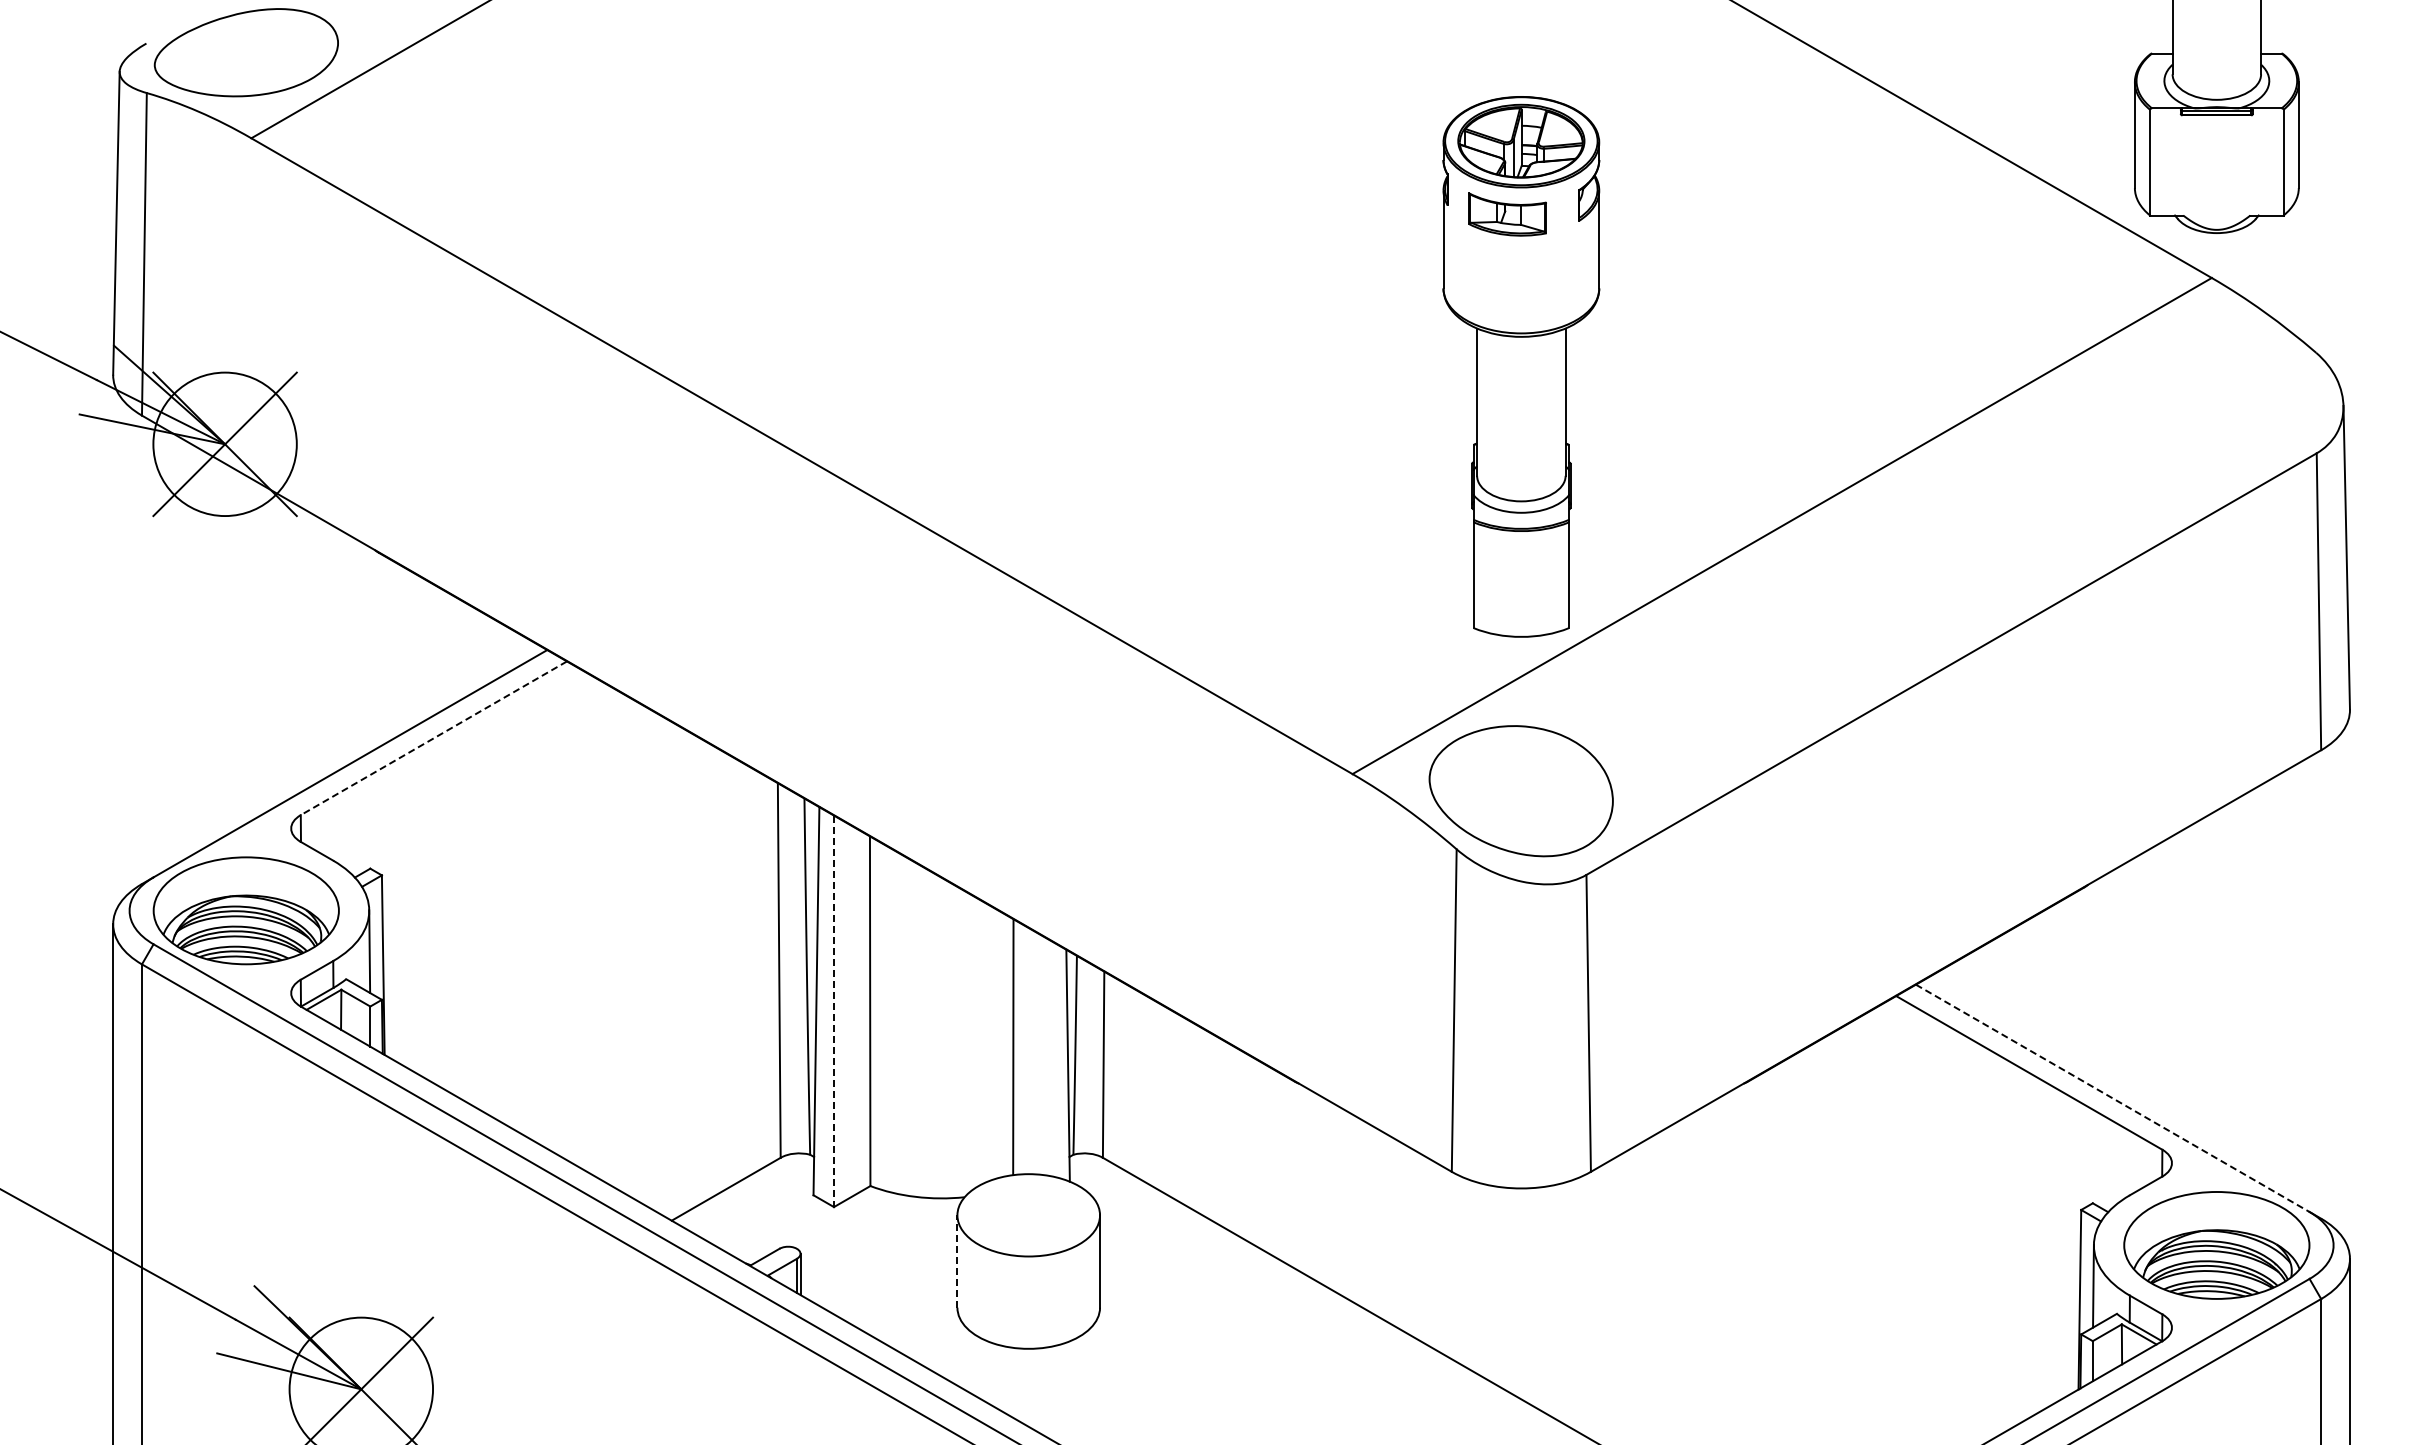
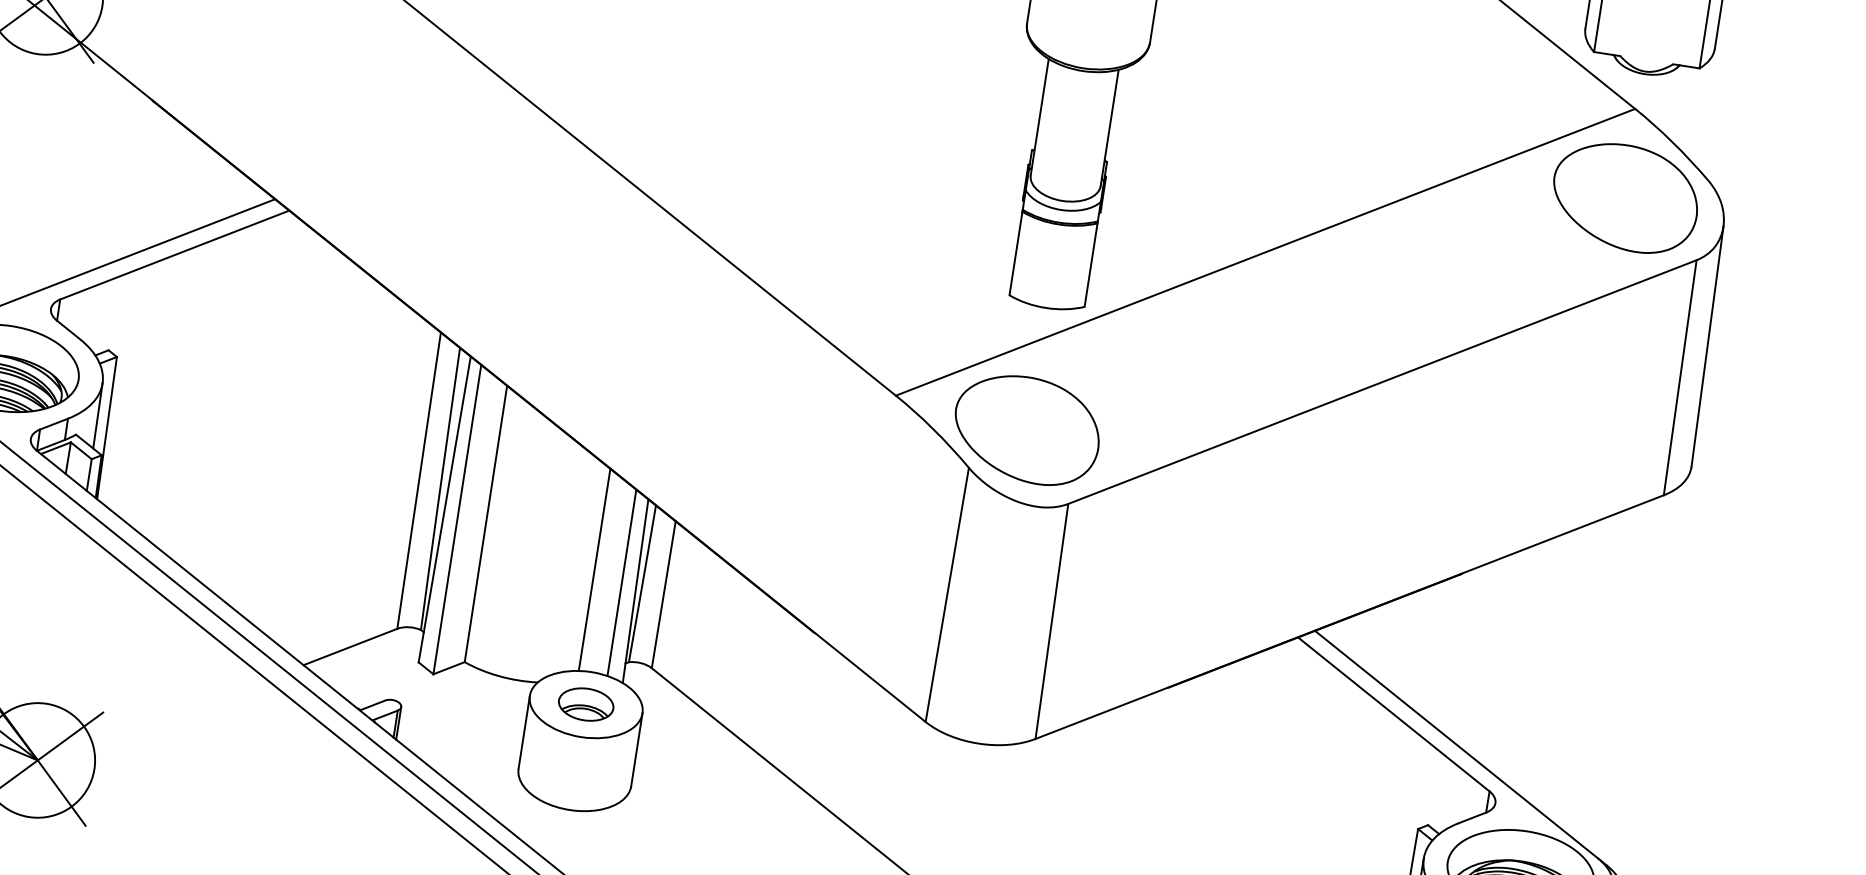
part: (2216, 389) -> (1625, 197), added
line: (433, 738) -> (174, 255), dashed -> solid
line: (834, 1011) -> (457, 519), dashed -> solid
line: (1049, 1057) -> (621, 582), added
line: (2113, 1098) -> (1457, 744), dashed -> solid
part: (1028, 1215) -> (585, 704), added
line: (957, 1261) -> (524, 732), dashed -> solid

